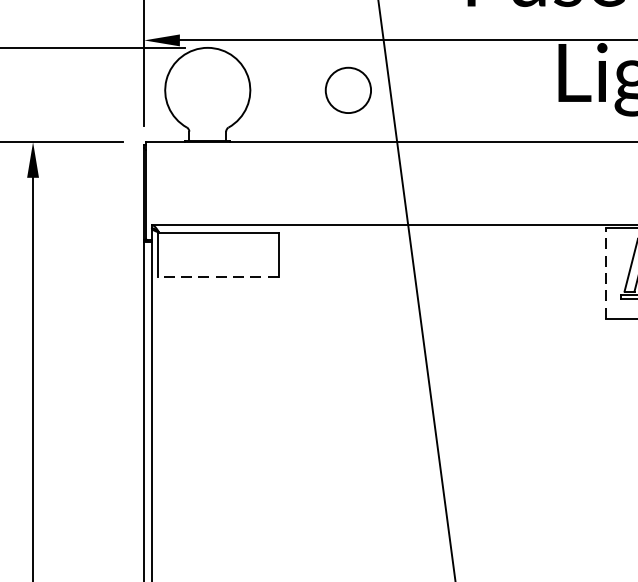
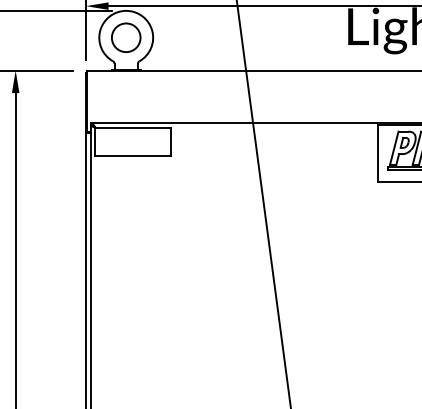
circle: (348, 89) -> (126, 37), moved
line: (606, 273) -> (378, 153), dashed -> solid
line: (217, 276) -> (132, 155), dashed -> solid

